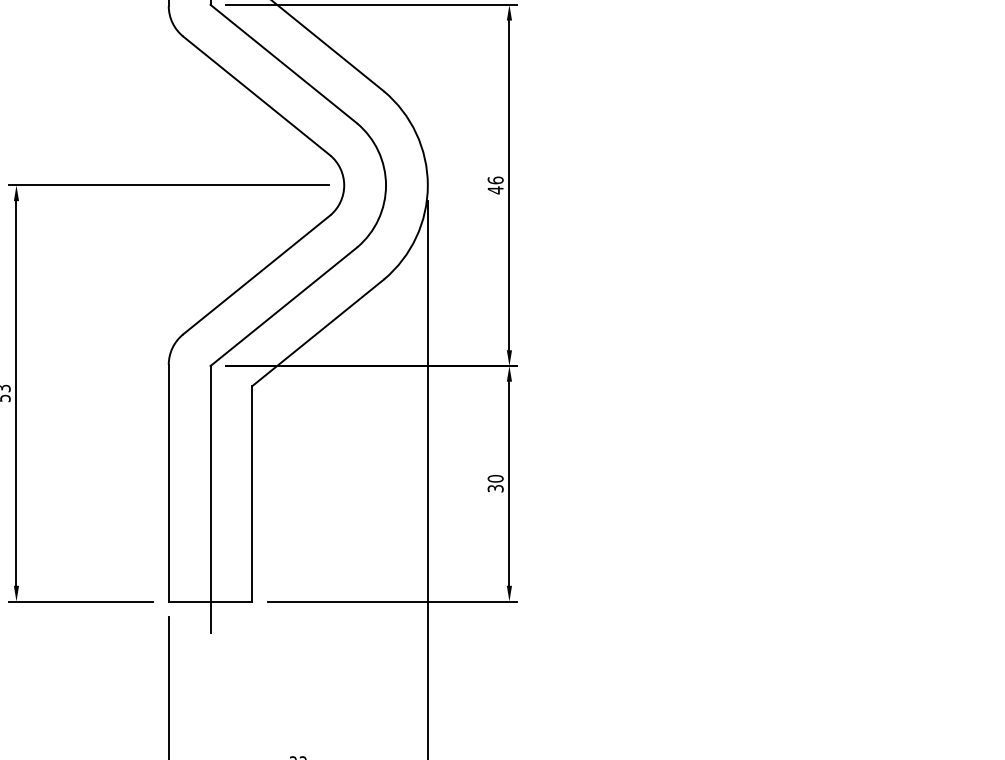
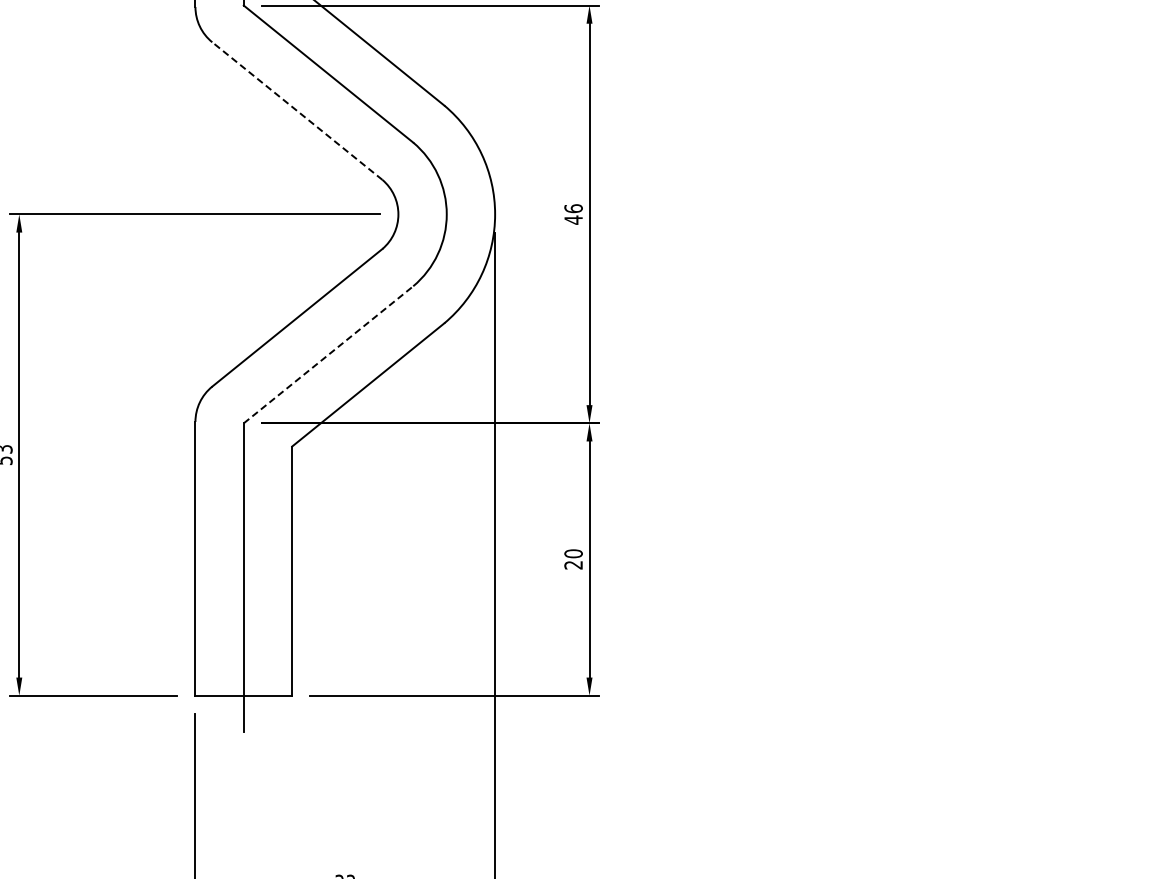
line: (256, 95) -> (297, 110), solid -> dashed
line: (283, 306) -> (328, 354), solid -> dashed
text: (495, 488) -> (573, 565), 30 -> 20

